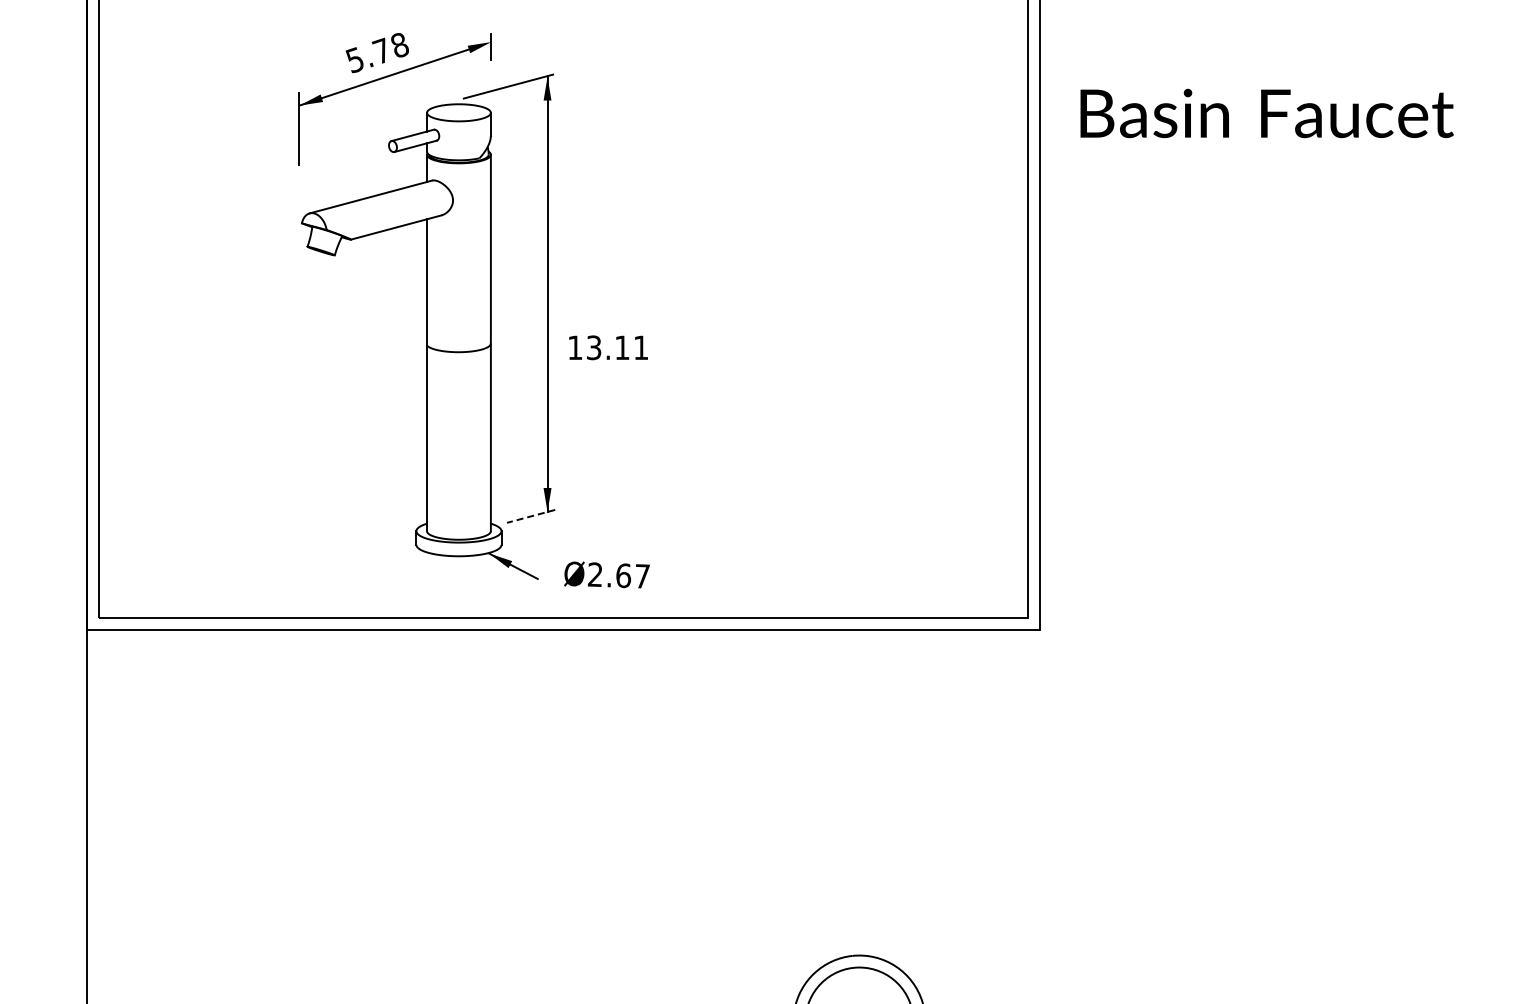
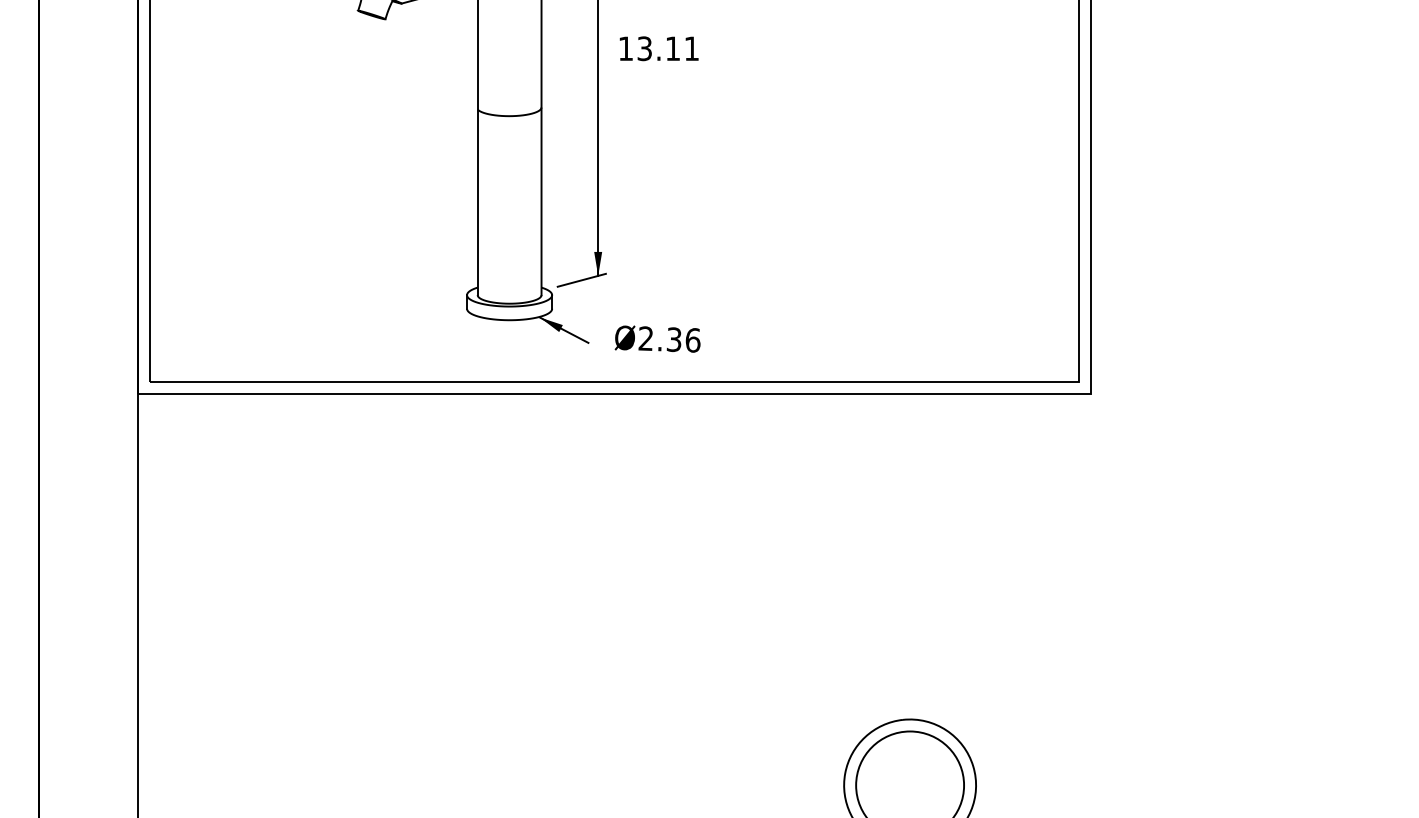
text: (608, 347) -> (659, 48), moved
line: (531, 516) -> (582, 280), dashed -> solid
text: (632, 575) -> (683, 339), Ø2.67 -> Ø2.36

